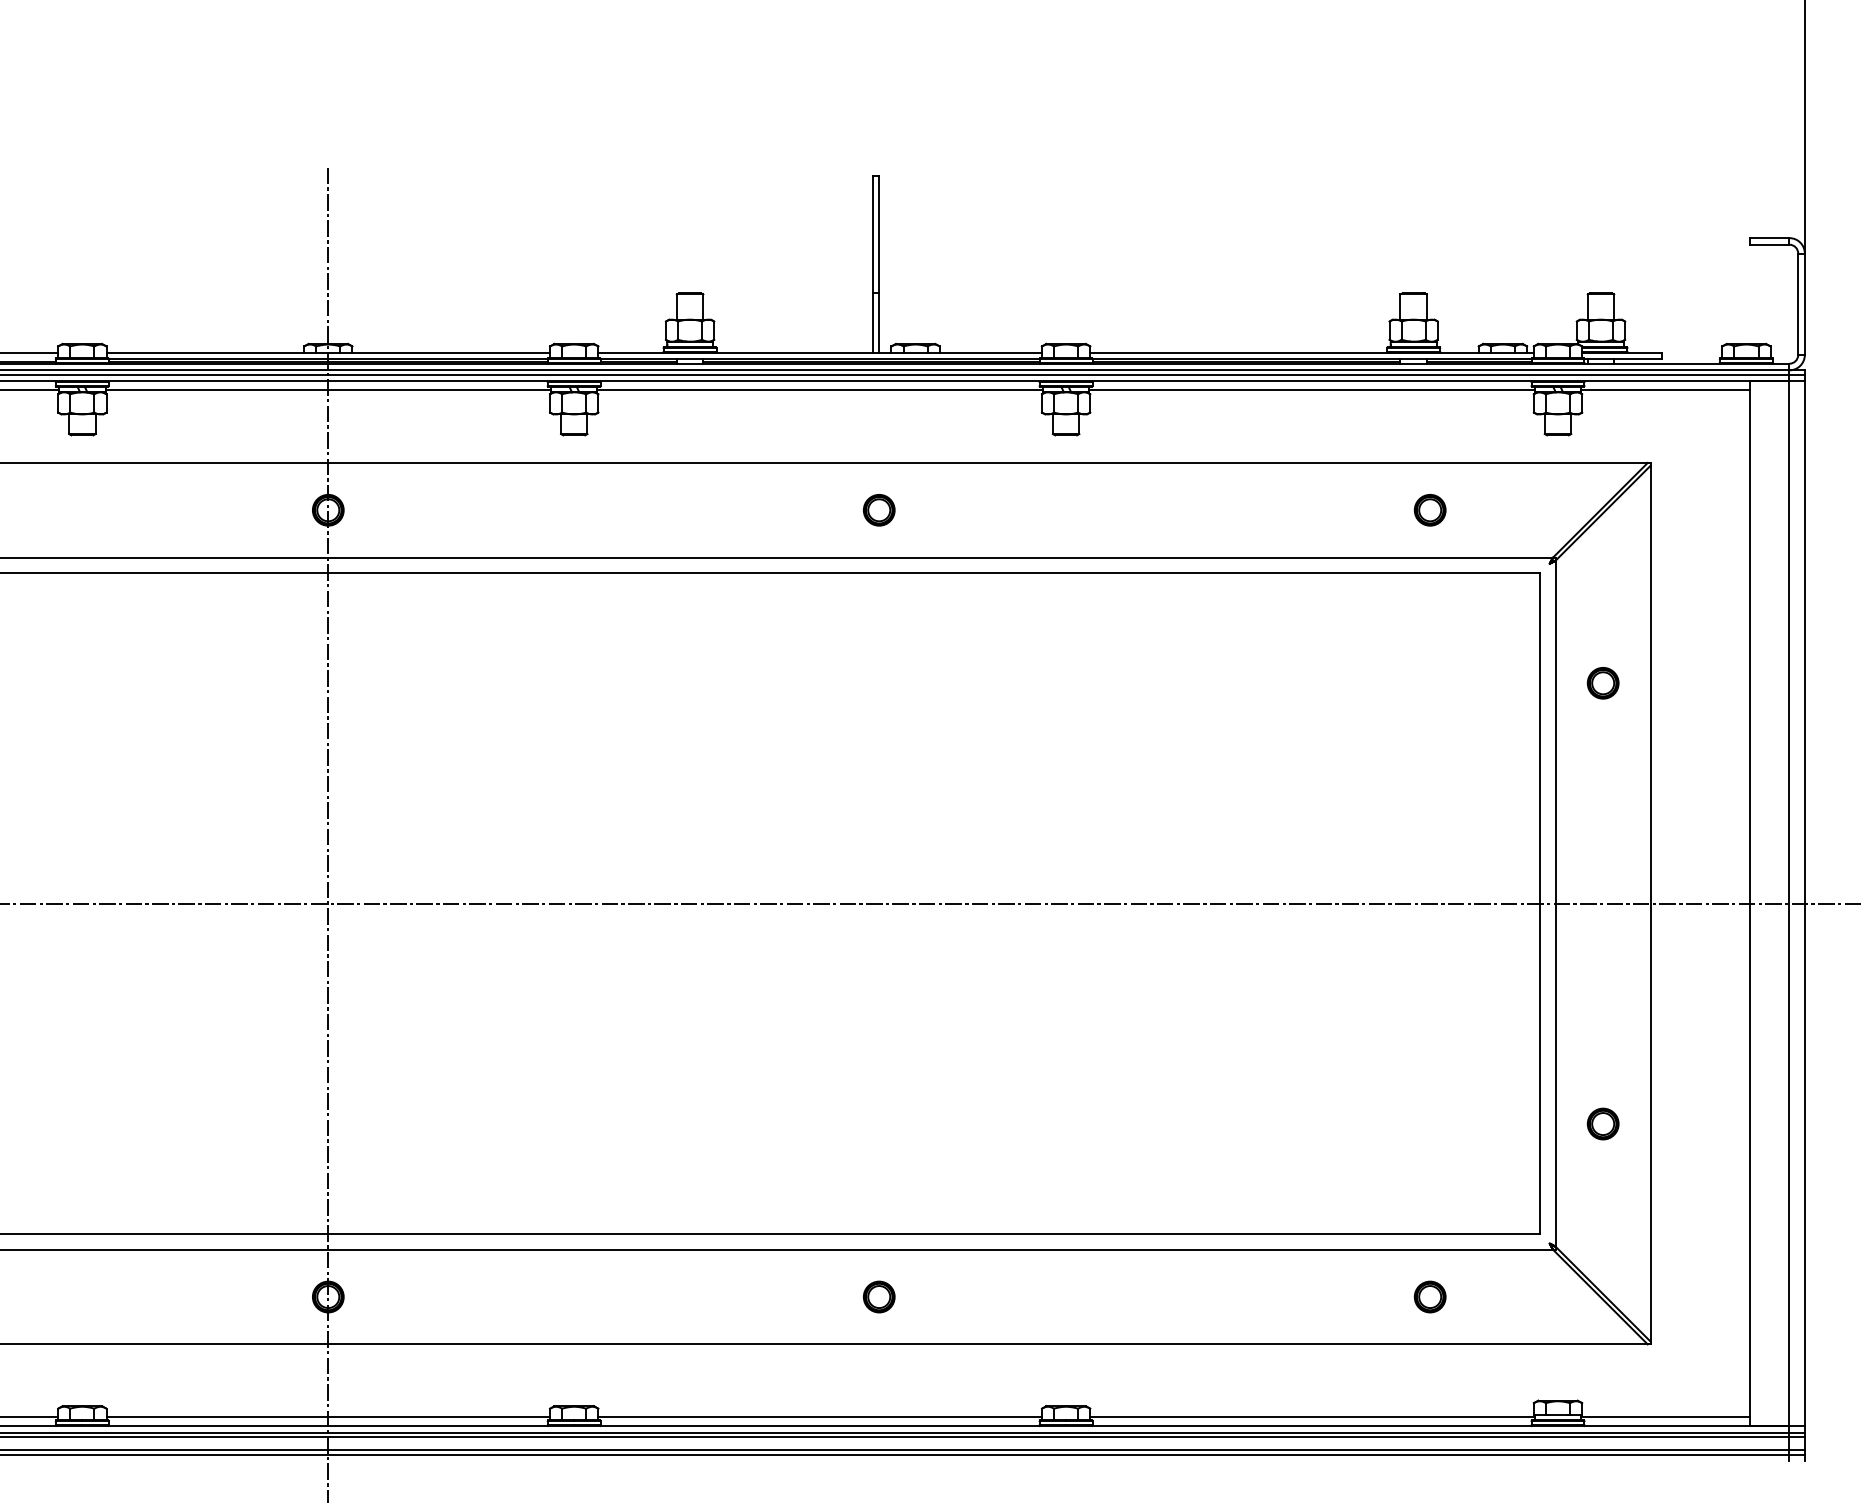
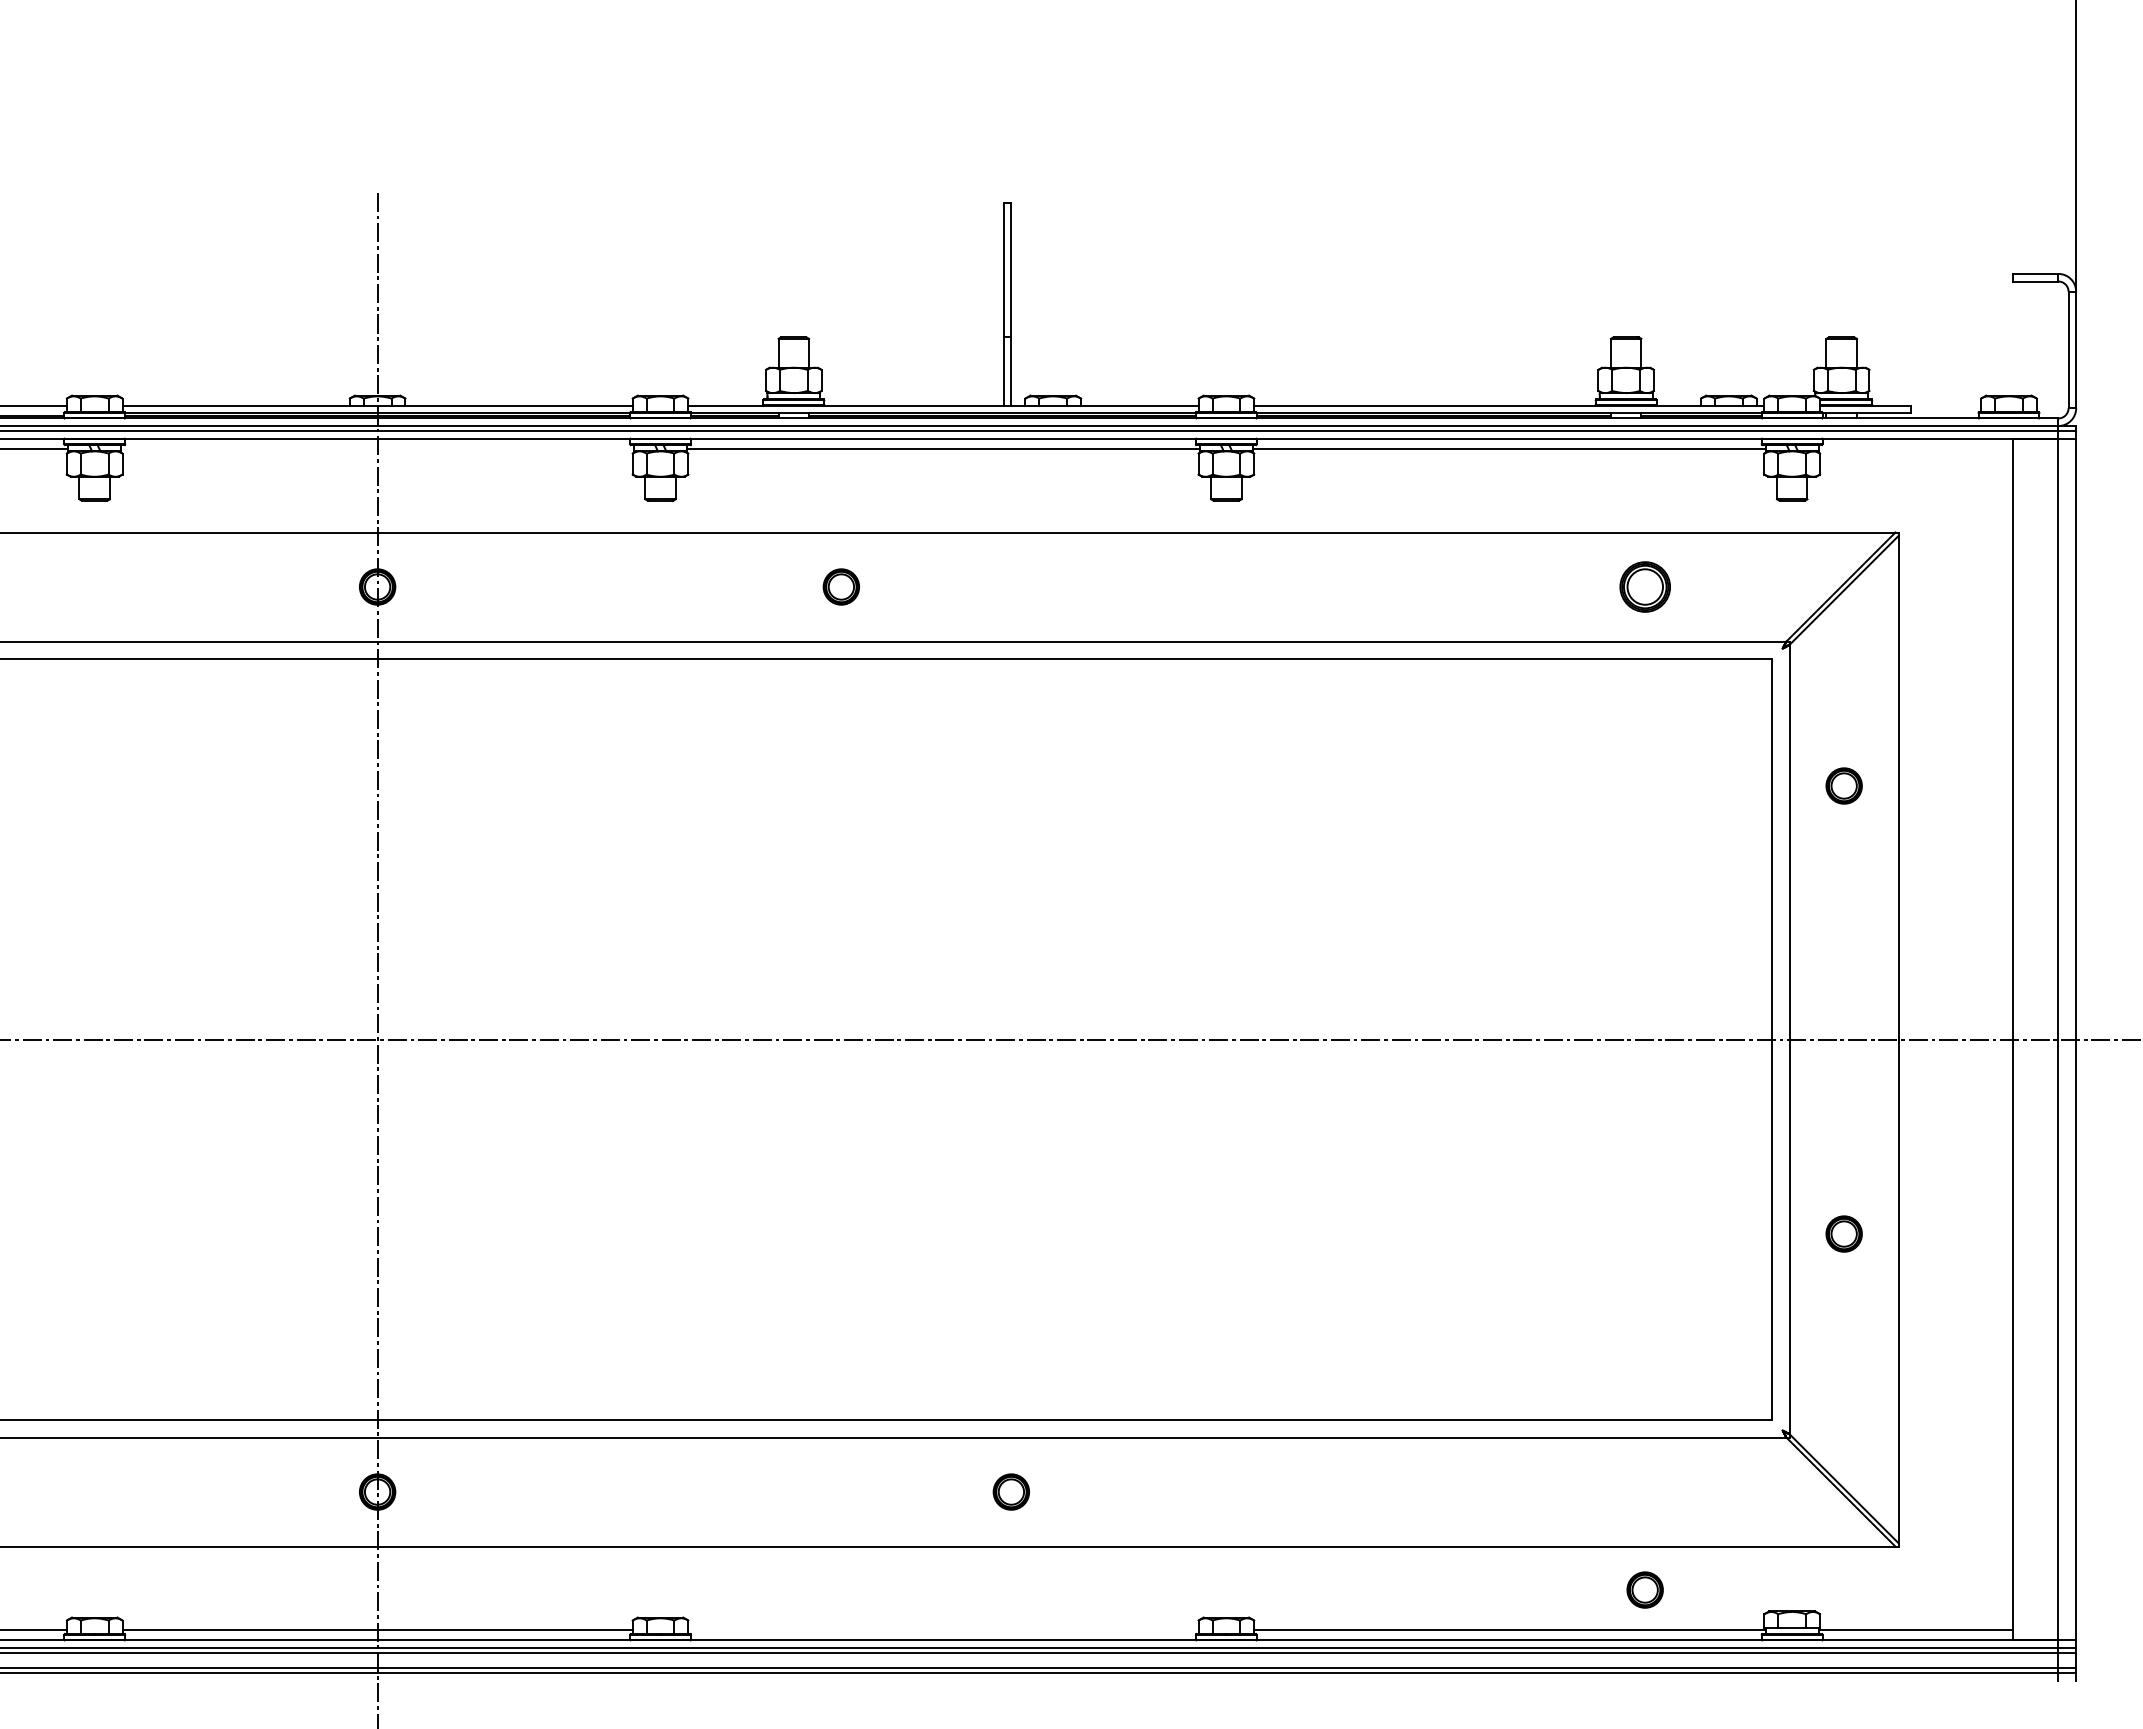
line: (328, 389) -> (377, 448), removed
line: (1665, 389) -> (1915, 448), removed
part: (878, 509) -> (840, 586), moved
part: (1429, 509) -> (1644, 586), size x1.4
part: (1602, 1123) -> (1843, 1233), moved
part: (1429, 1296) -> (1644, 1589), moved
line: (820, 1417) -> (943, 1630), removed

